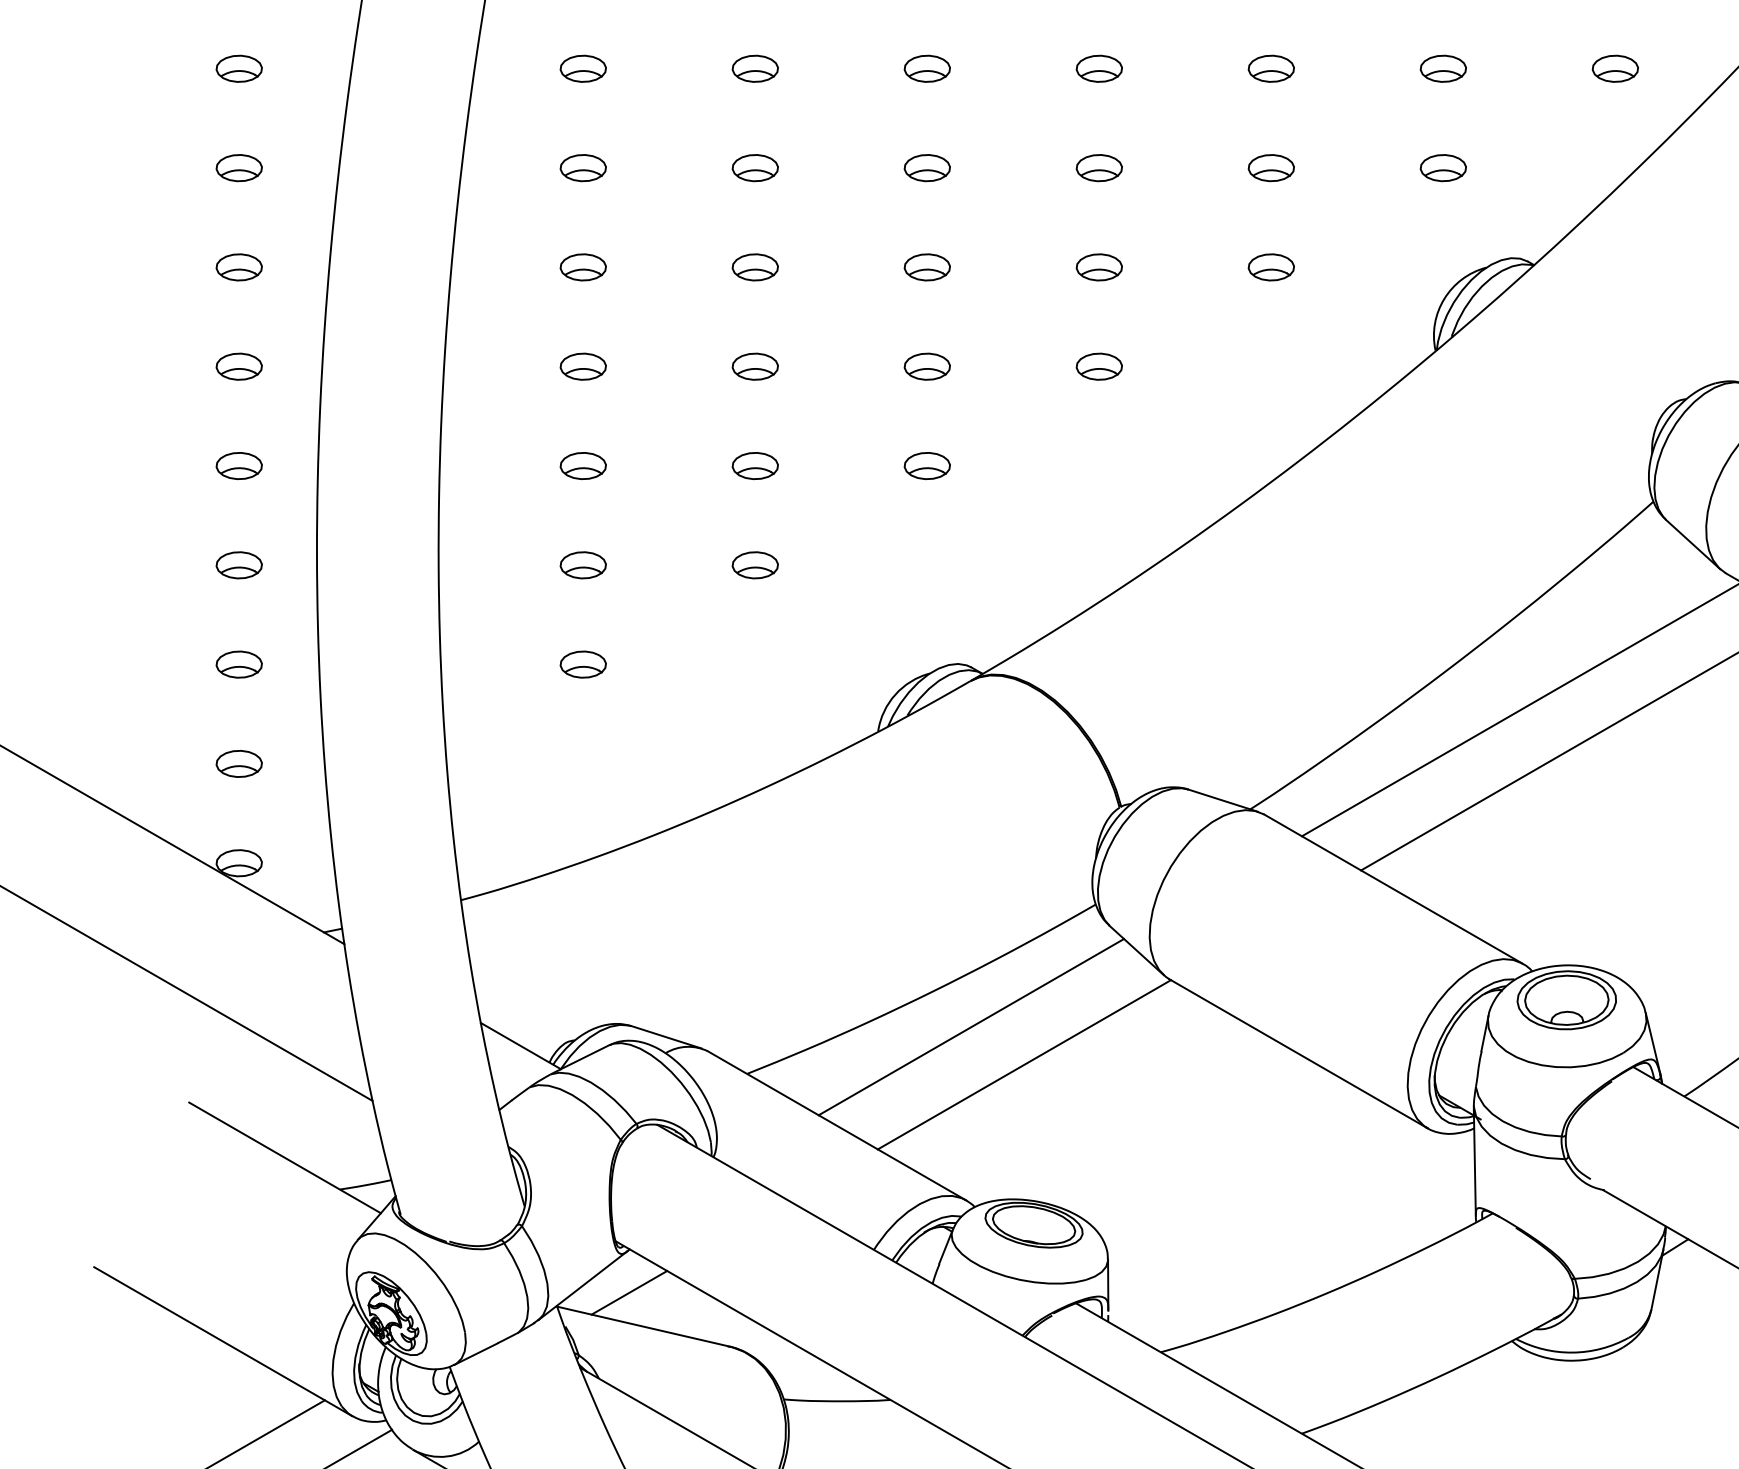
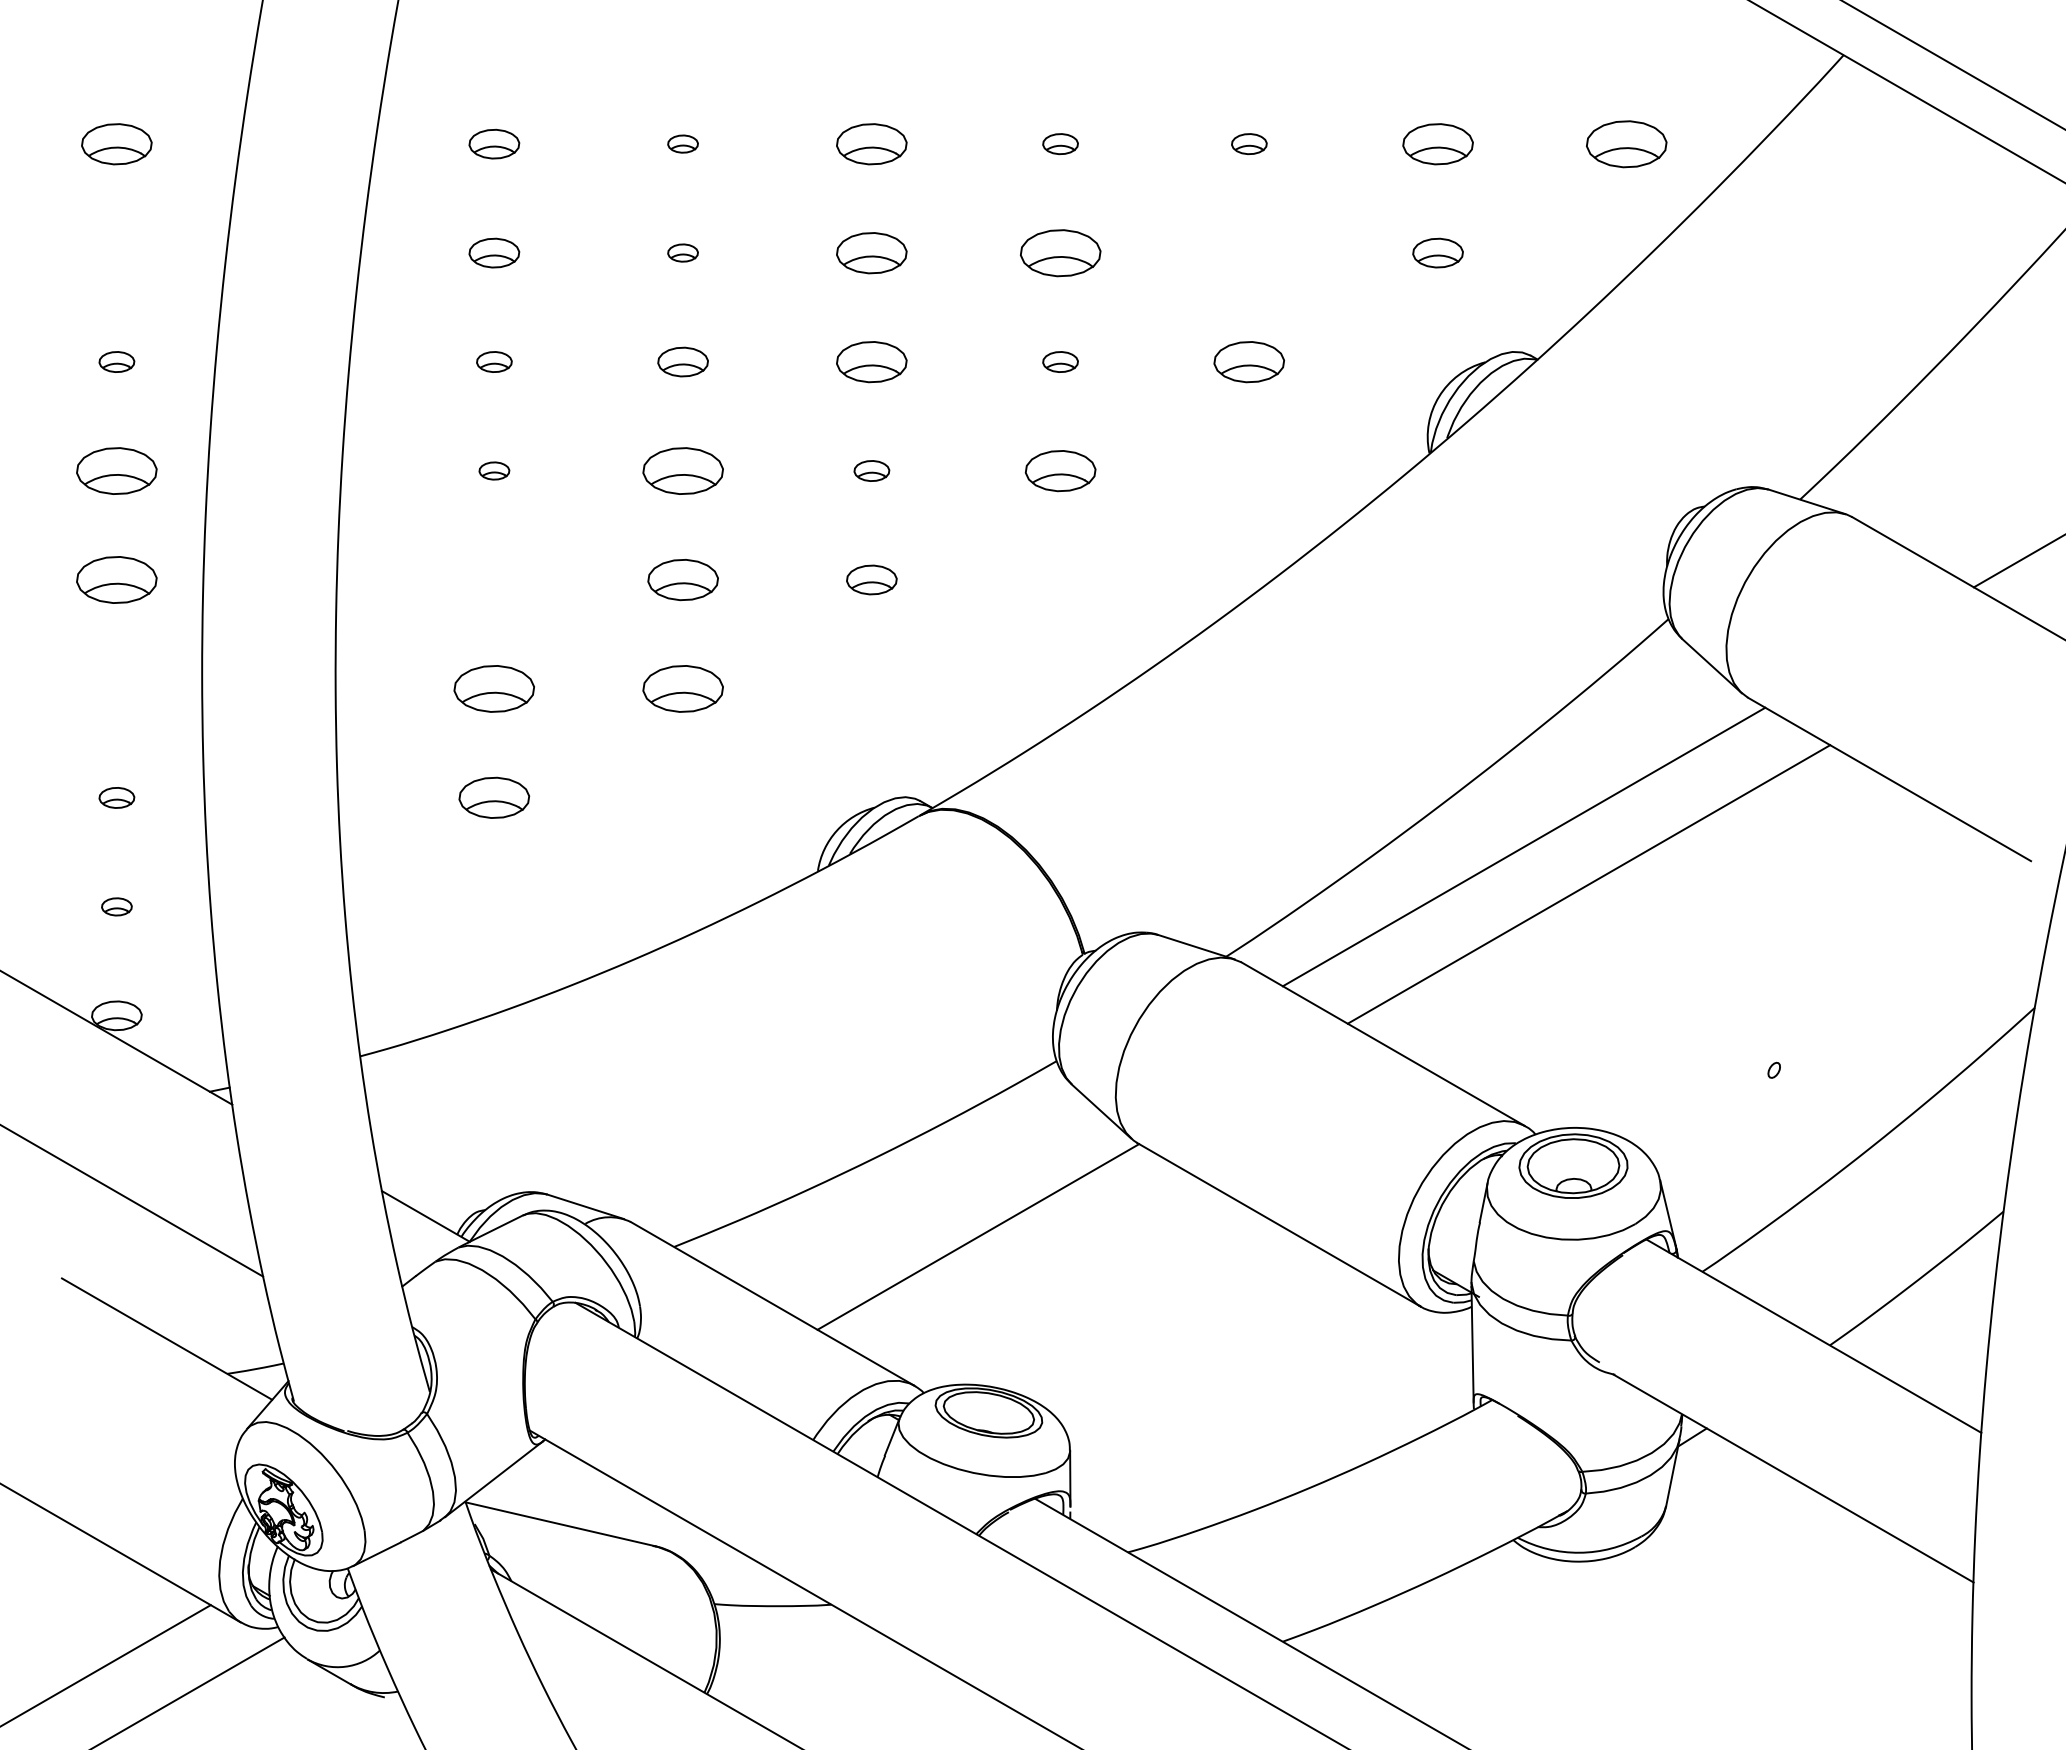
part: (238, 68) -> (116, 143), size x1.4
part: (754, 68) -> (682, 143), size x0.6
part: (927, 68) -> (871, 143), size x1.4
part: (1099, 68) -> (1060, 143), size x0.7
part: (1271, 68) -> (1249, 143), size x0.7
part: (1442, 68) -> (1437, 143), size x1.4
part: (1615, 68) -> (1626, 143), size x1.6
part: (238, 167) -> (116, 252), removed
part: (754, 167) -> (682, 252), size x0.6
part: (927, 167) -> (871, 252), size x1.4
part: (1099, 167) -> (1060, 252), size x1.6
part: (1271, 167) -> (1249, 252), removed
part: (238, 266) -> (116, 361), size x0.7
part: (583, 266) -> (494, 361), size x0.7
part: (927, 266) -> (871, 361), size x1.4
part: (1099, 266) -> (1060, 361), size x0.7
part: (1271, 266) -> (1249, 361), size x1.4
part: (238, 366) -> (116, 470), size x1.6
part: (583, 366) -> (494, 470), size x0.6
part: (754, 366) -> (682, 470), size x1.6
part: (927, 366) -> (871, 470), size x0.7
part: (1099, 366) -> (1060, 470), size x1.4
part: (238, 465) -> (116, 579), size x1.6
part: (583, 465) -> (494, 579), removed
part: (754, 465) -> (682, 579), size x1.4
part: (238, 564) -> (116, 688), removed
part: (583, 564) -> (494, 688), size x1.6
part: (754, 564) -> (682, 688), size x1.6
part: (238, 664) -> (116, 797), size x0.7
part: (583, 664) -> (494, 797), size x1.4
part: (238, 763) -> (116, 906), size x0.6
line: (970, 1026) -> (919, 1195), removed
line: (628, 1293) -> (544, 1487), removed

